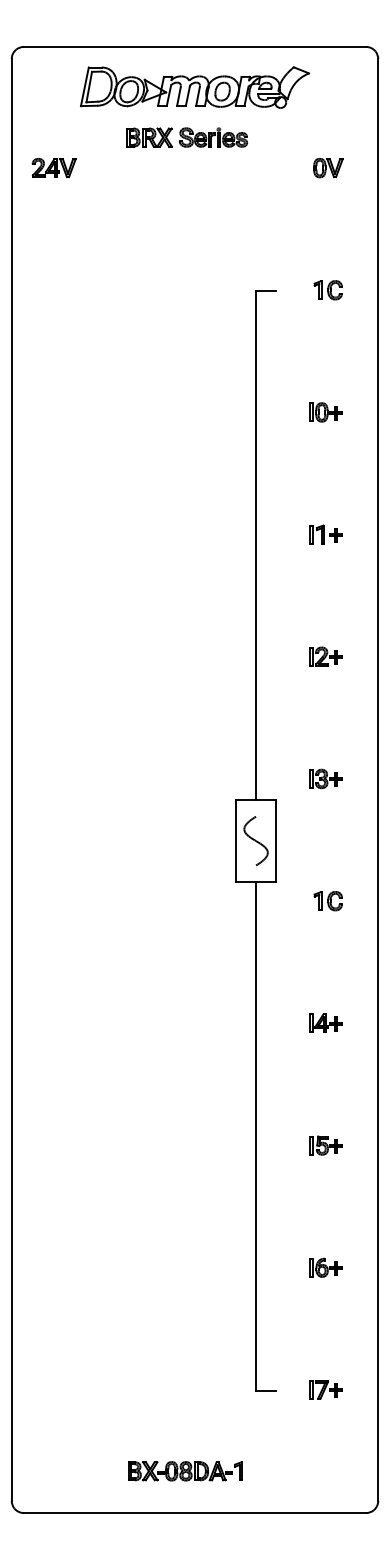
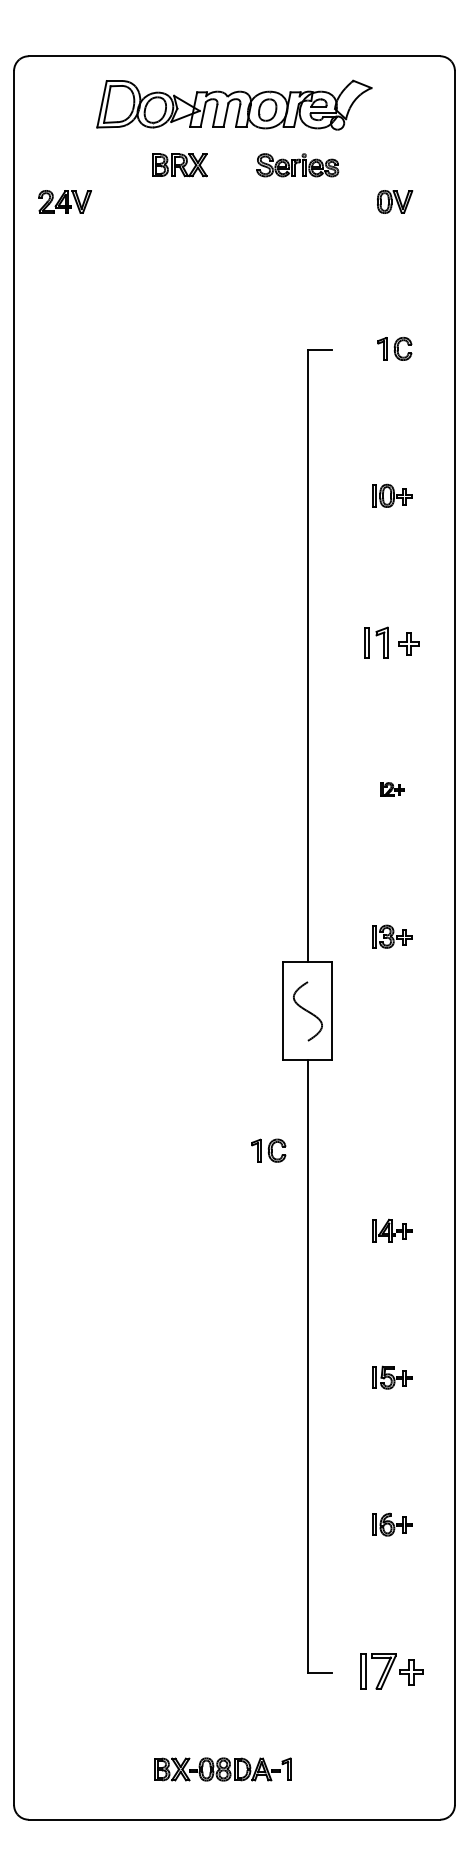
part: (213, 137) -> (297, 165), moved
part: (326, 534) -> (392, 642), size x1.4
part: (326, 656) -> (392, 789), size x0.6
part: (328, 900) -> (268, 1150), moved
part: (326, 1389) -> (392, 1671), size x1.6

